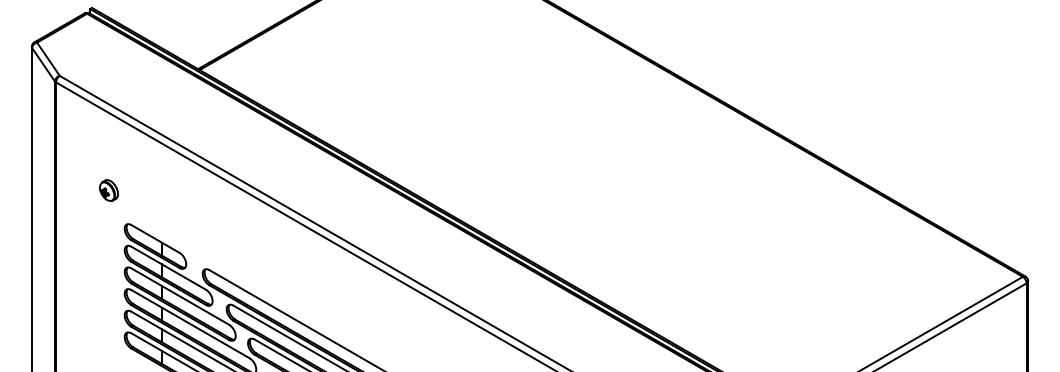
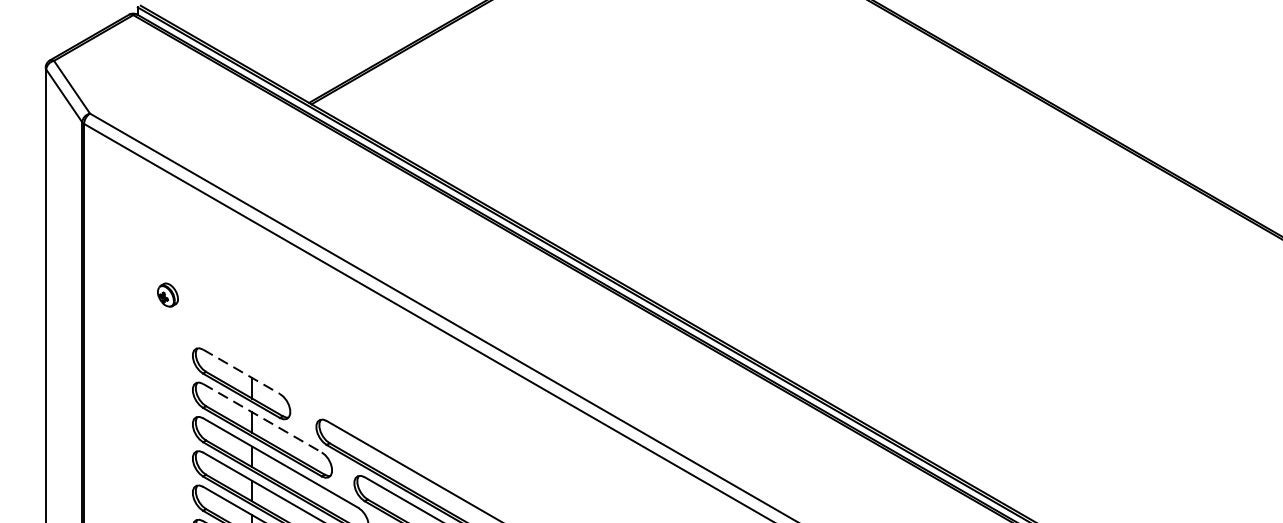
part: (108, 190) -> (167, 295), size x0.7
line: (155, 239) -> (241, 372), solid -> dashed
line: (169, 268) -> (263, 418), solid -> dashed

